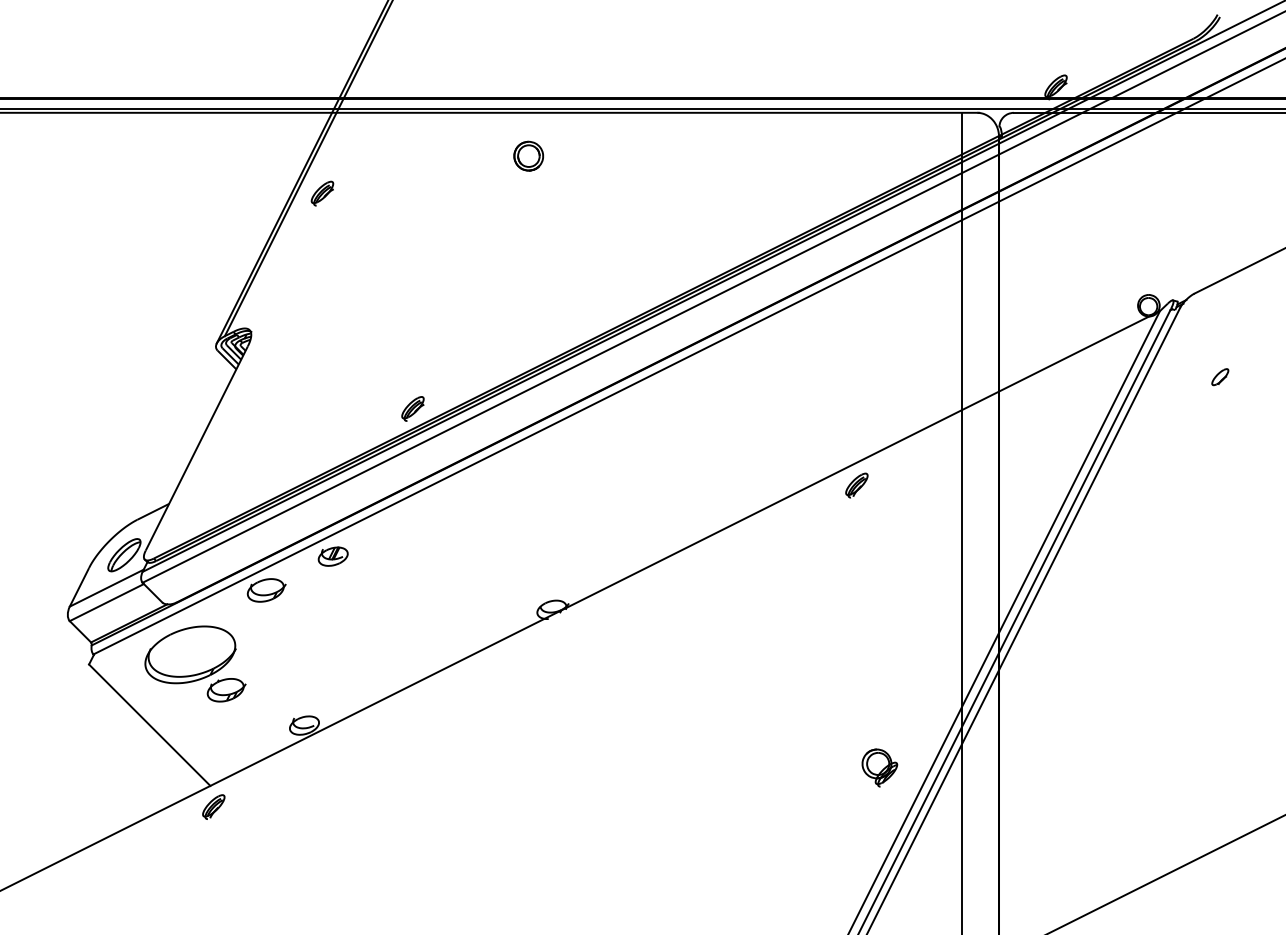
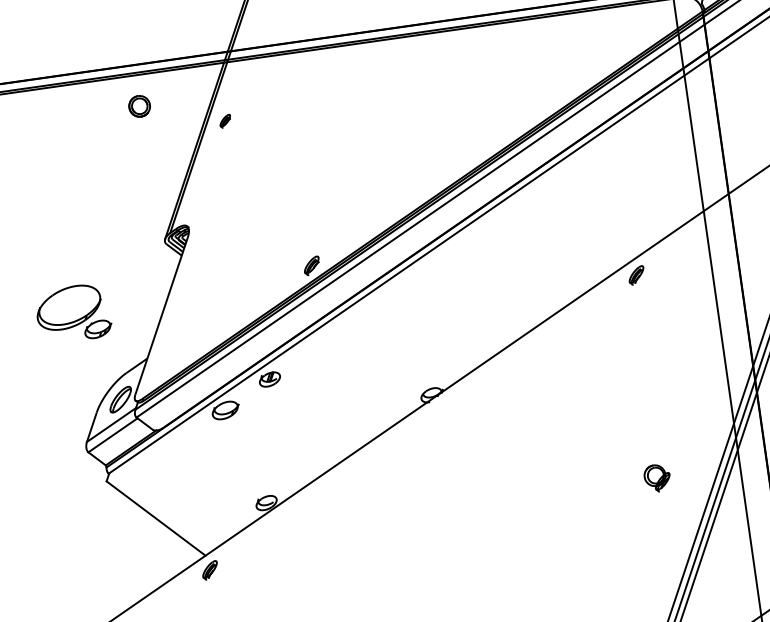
part: (528, 155) -> (139, 105), moved
part: (322, 193) -> (225, 121), size x0.7
part: (195, 663) -> (73, 313), moved
part: (879, 767) -> (657, 478), moved

